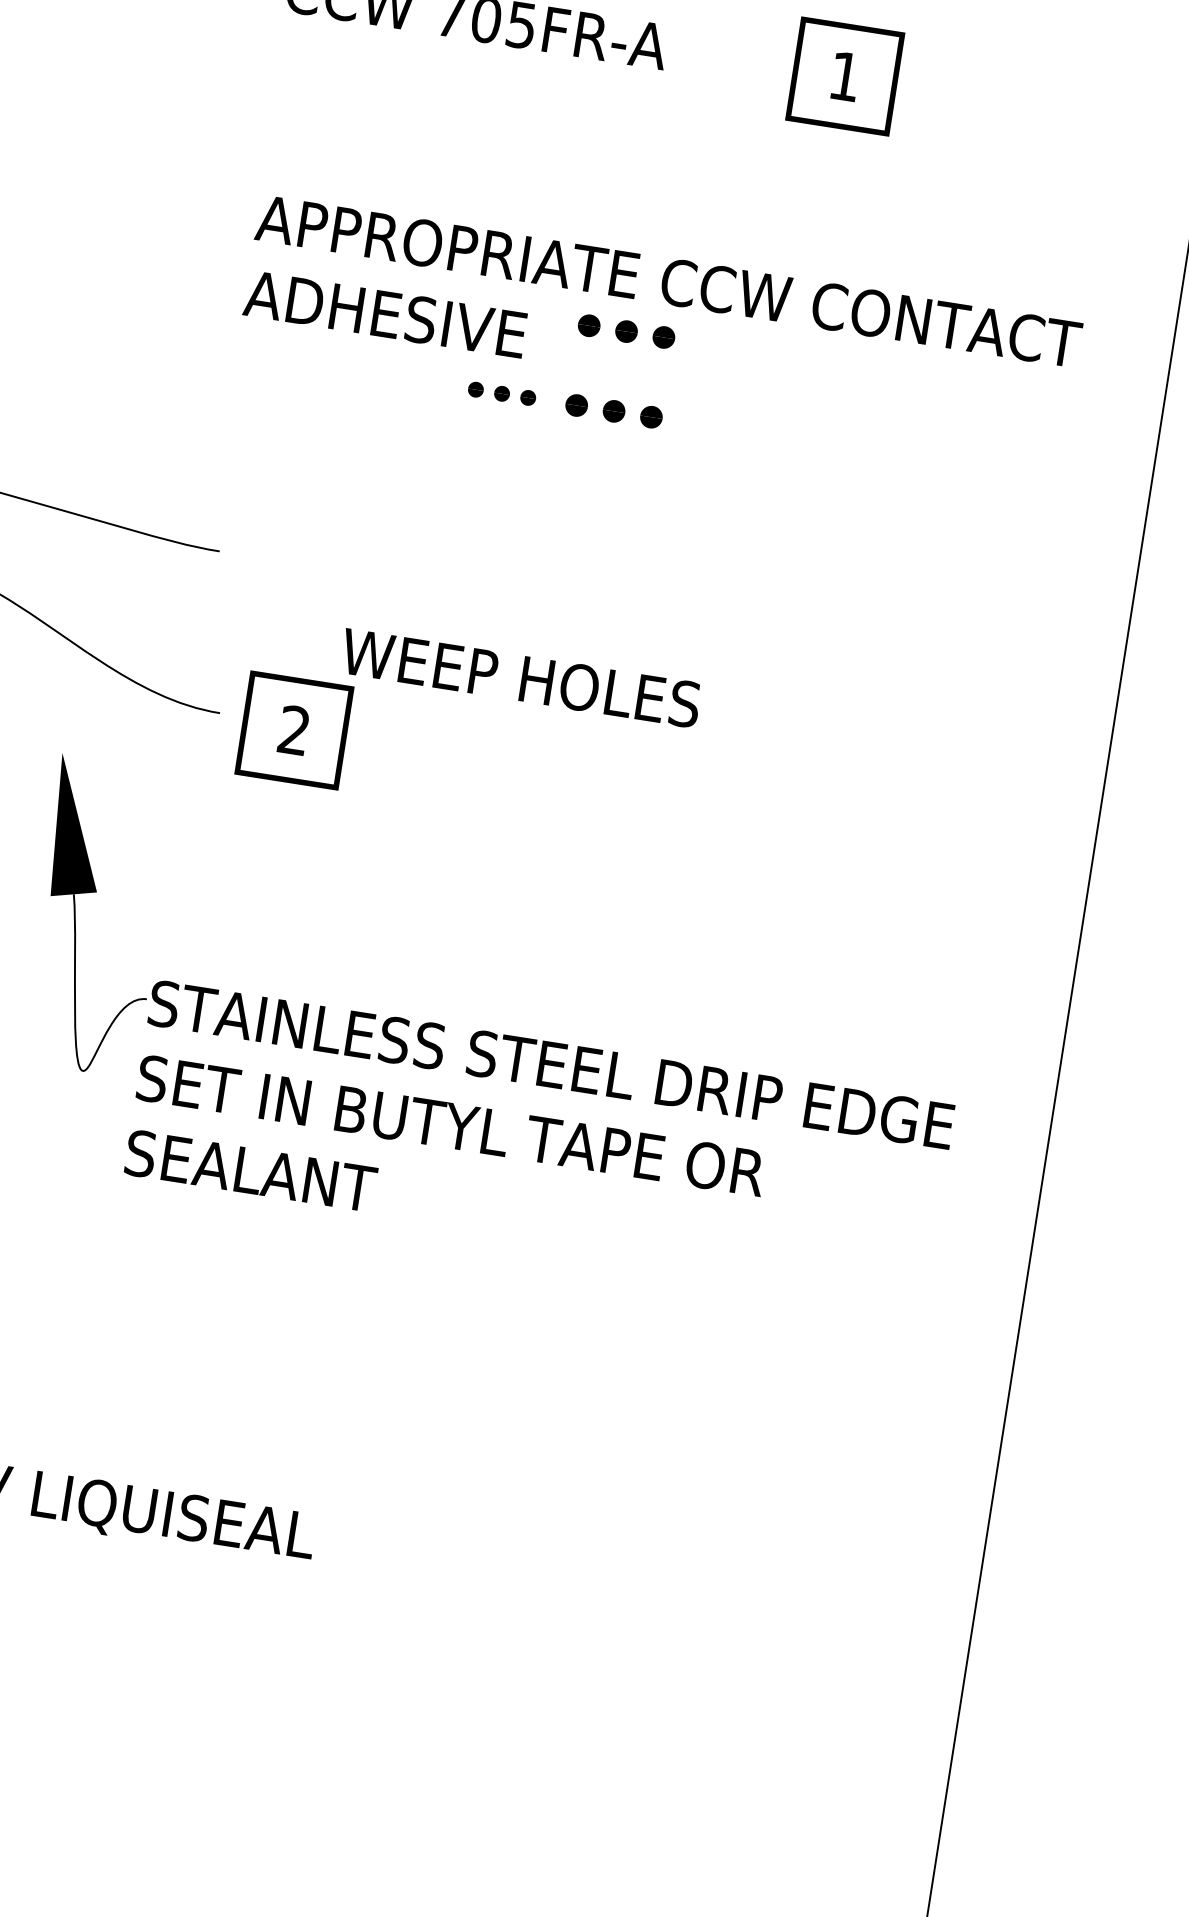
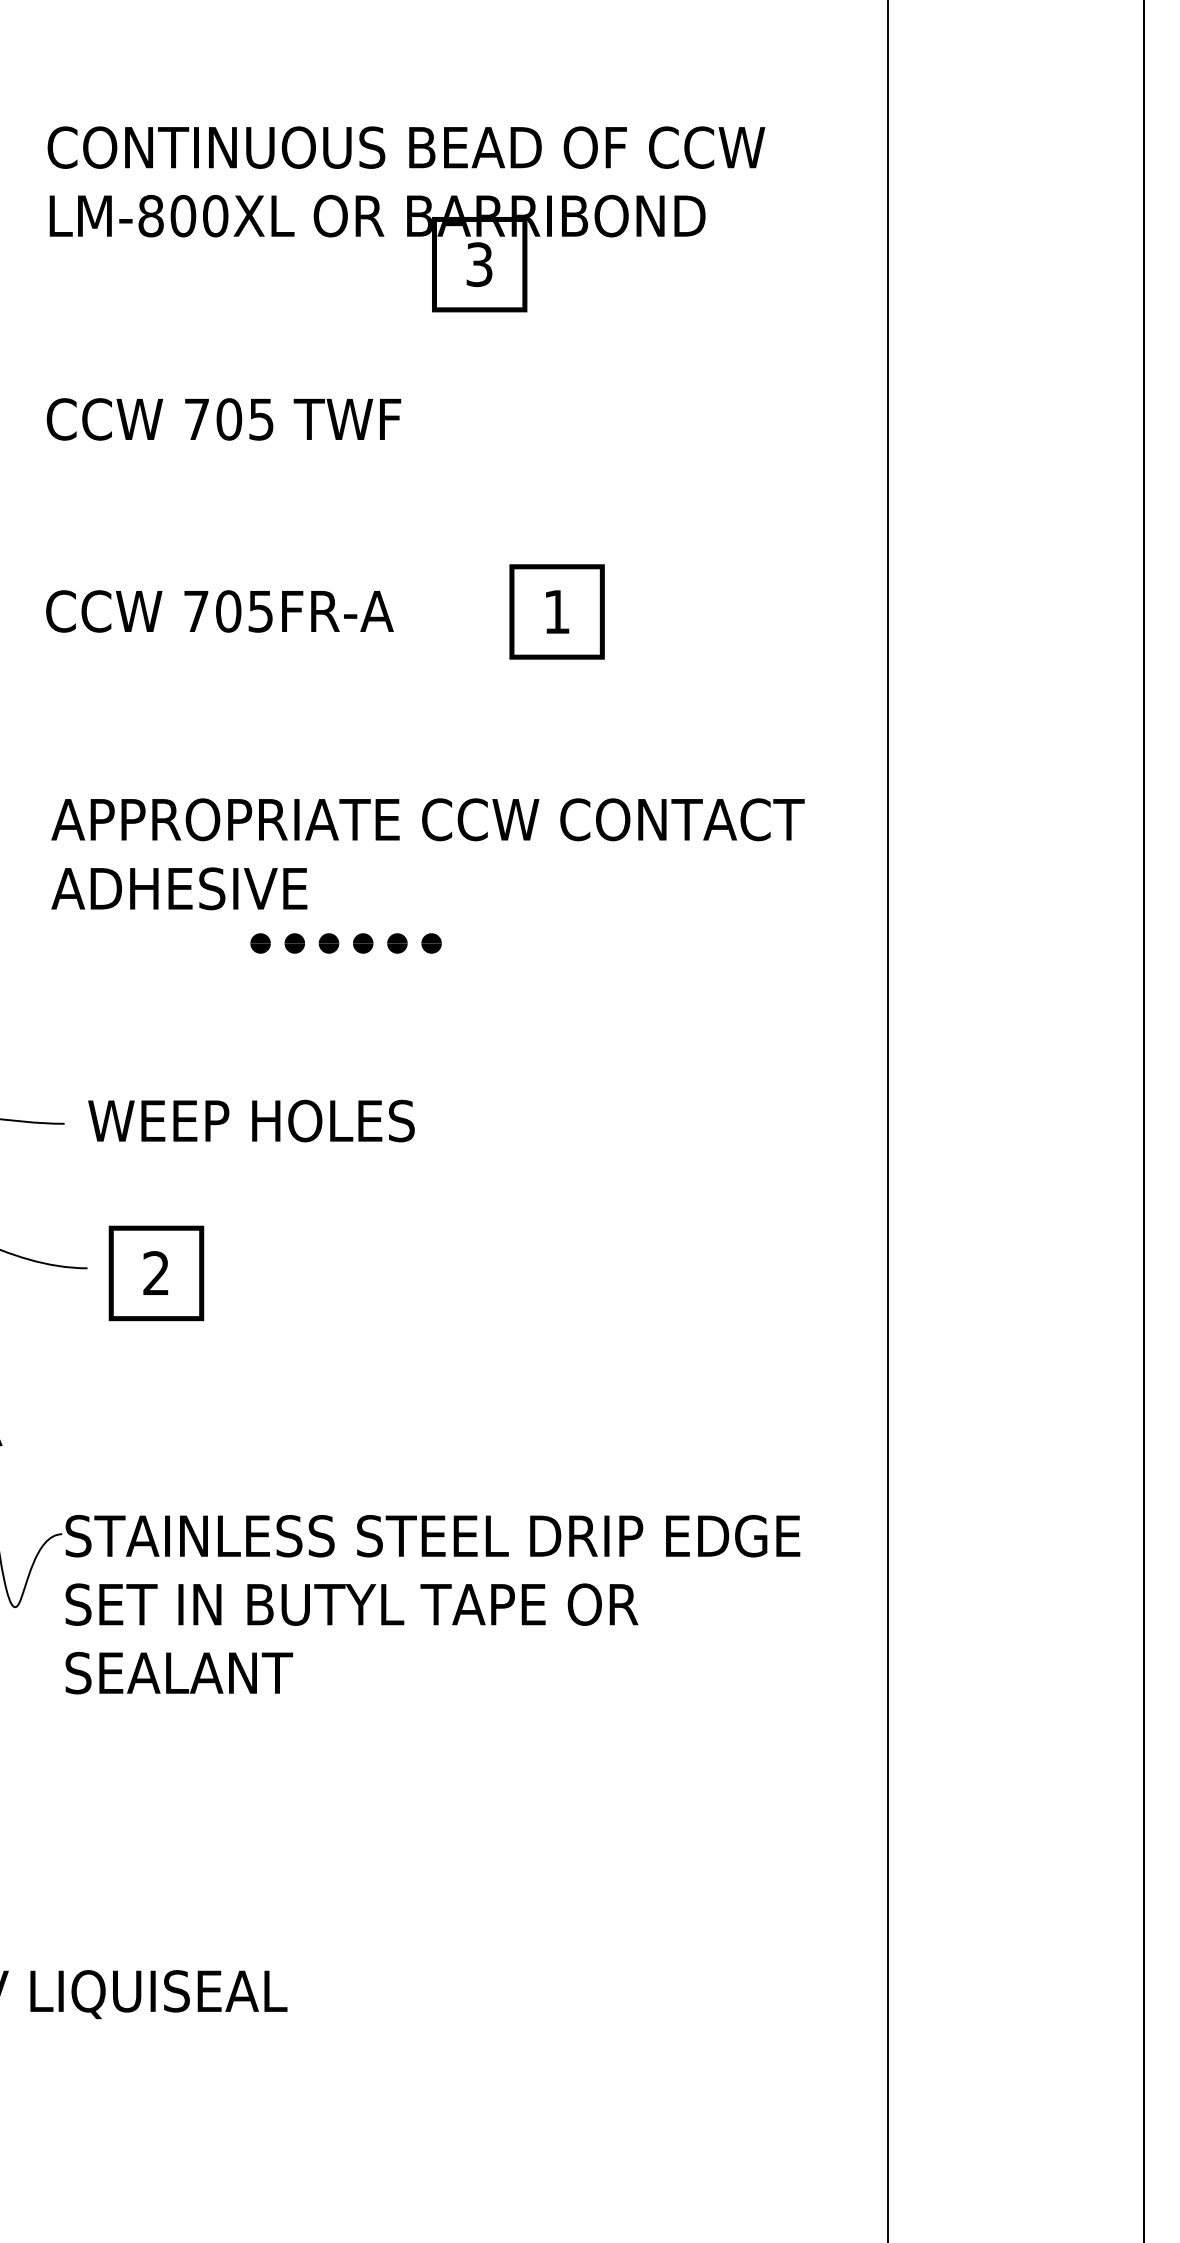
part: (626, 331) -> (397, 870), removed
part: (501, 393) -> (294, 943), size x1.43
text: (520, 677) -> (251, 1120), moved

